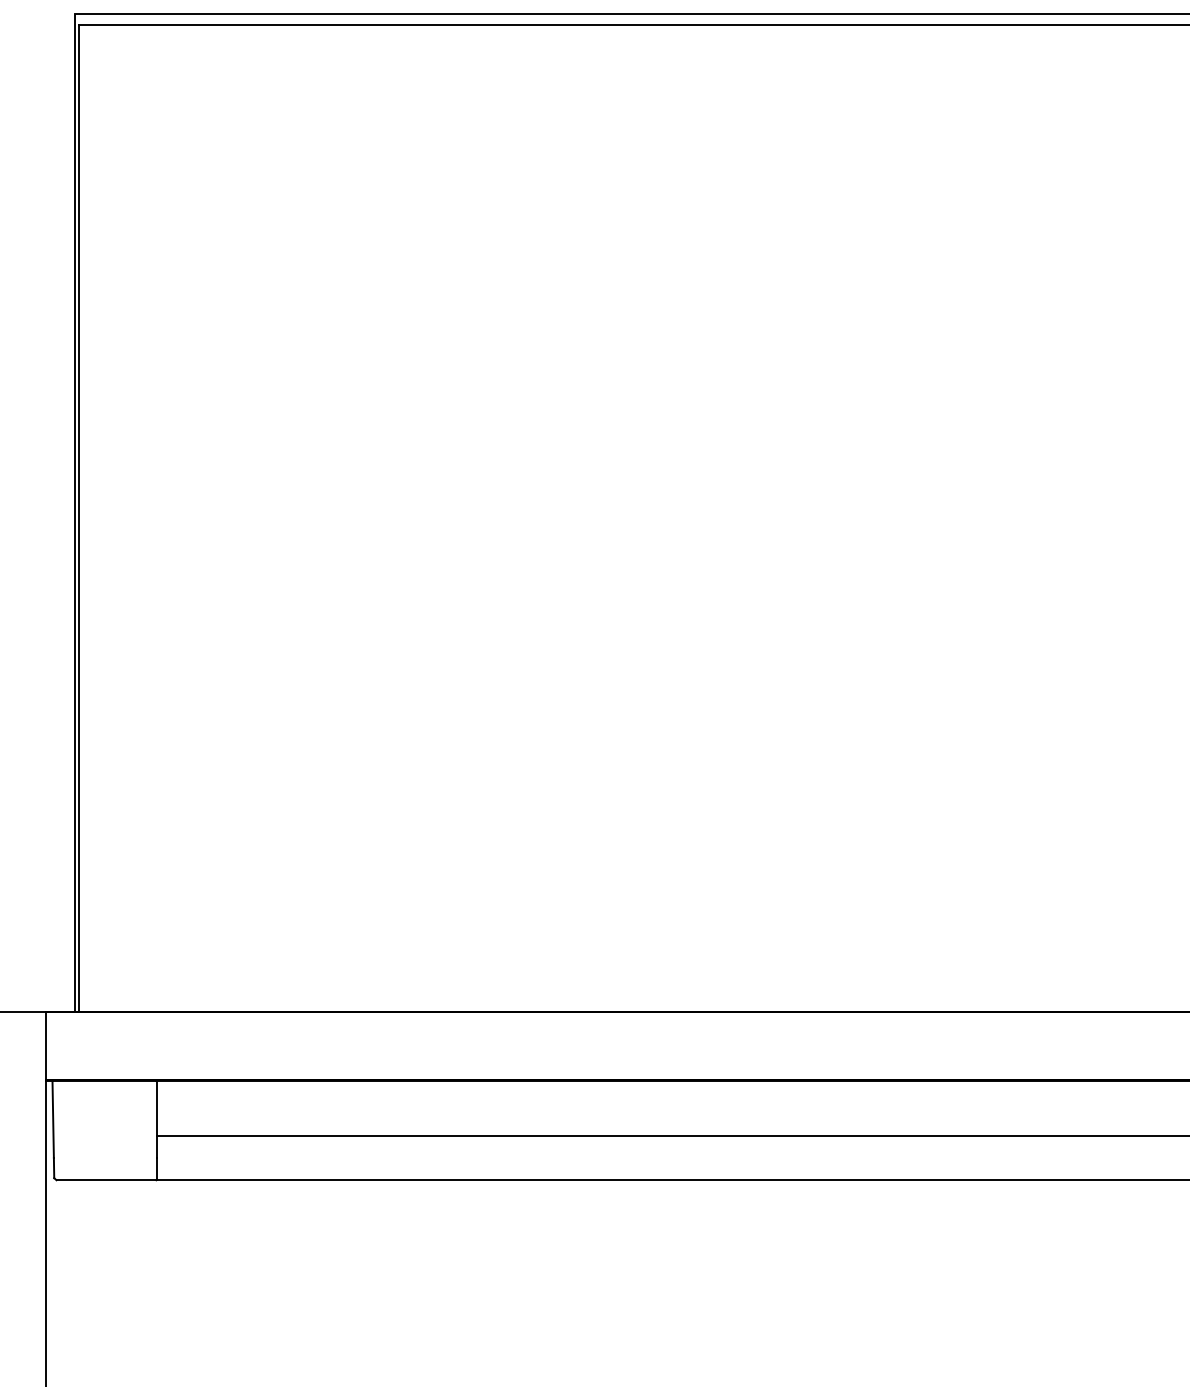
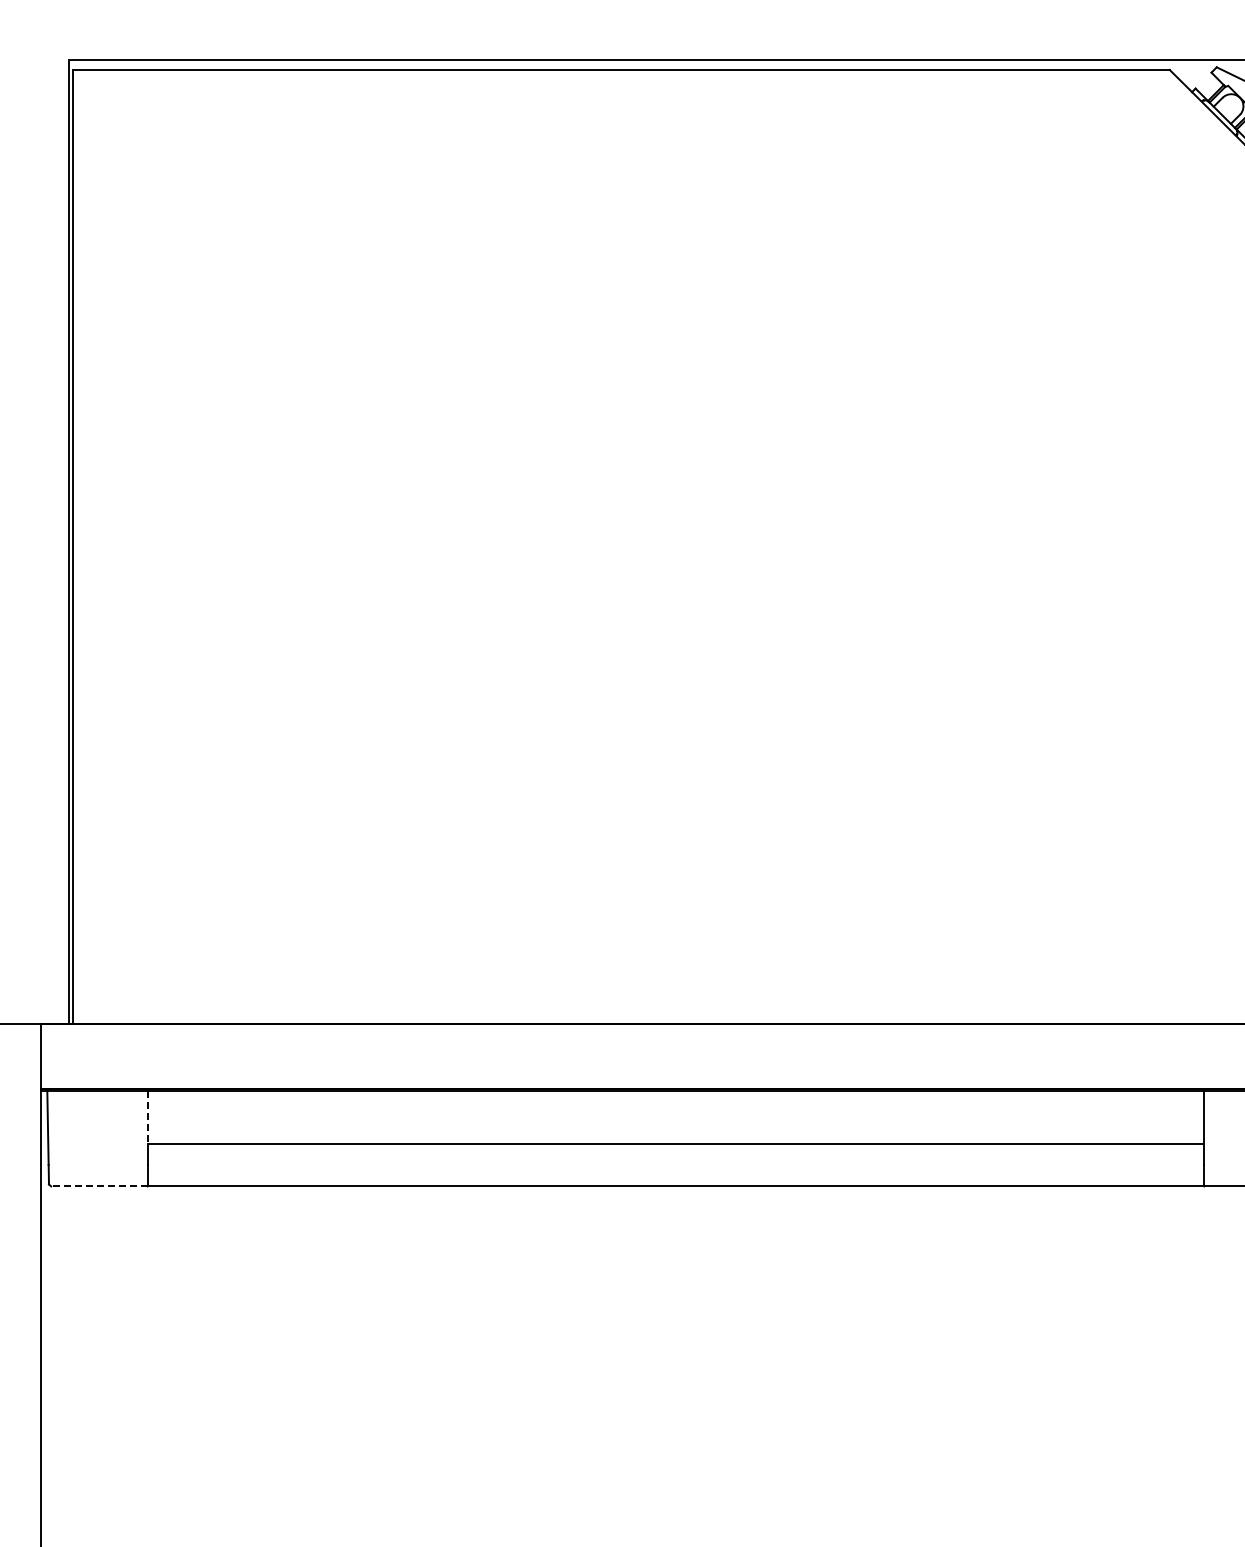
line: (156, 1108) -> (147, 1117), solid -> dashed
line: (105, 1180) -> (98, 1186), solid -> dashed

